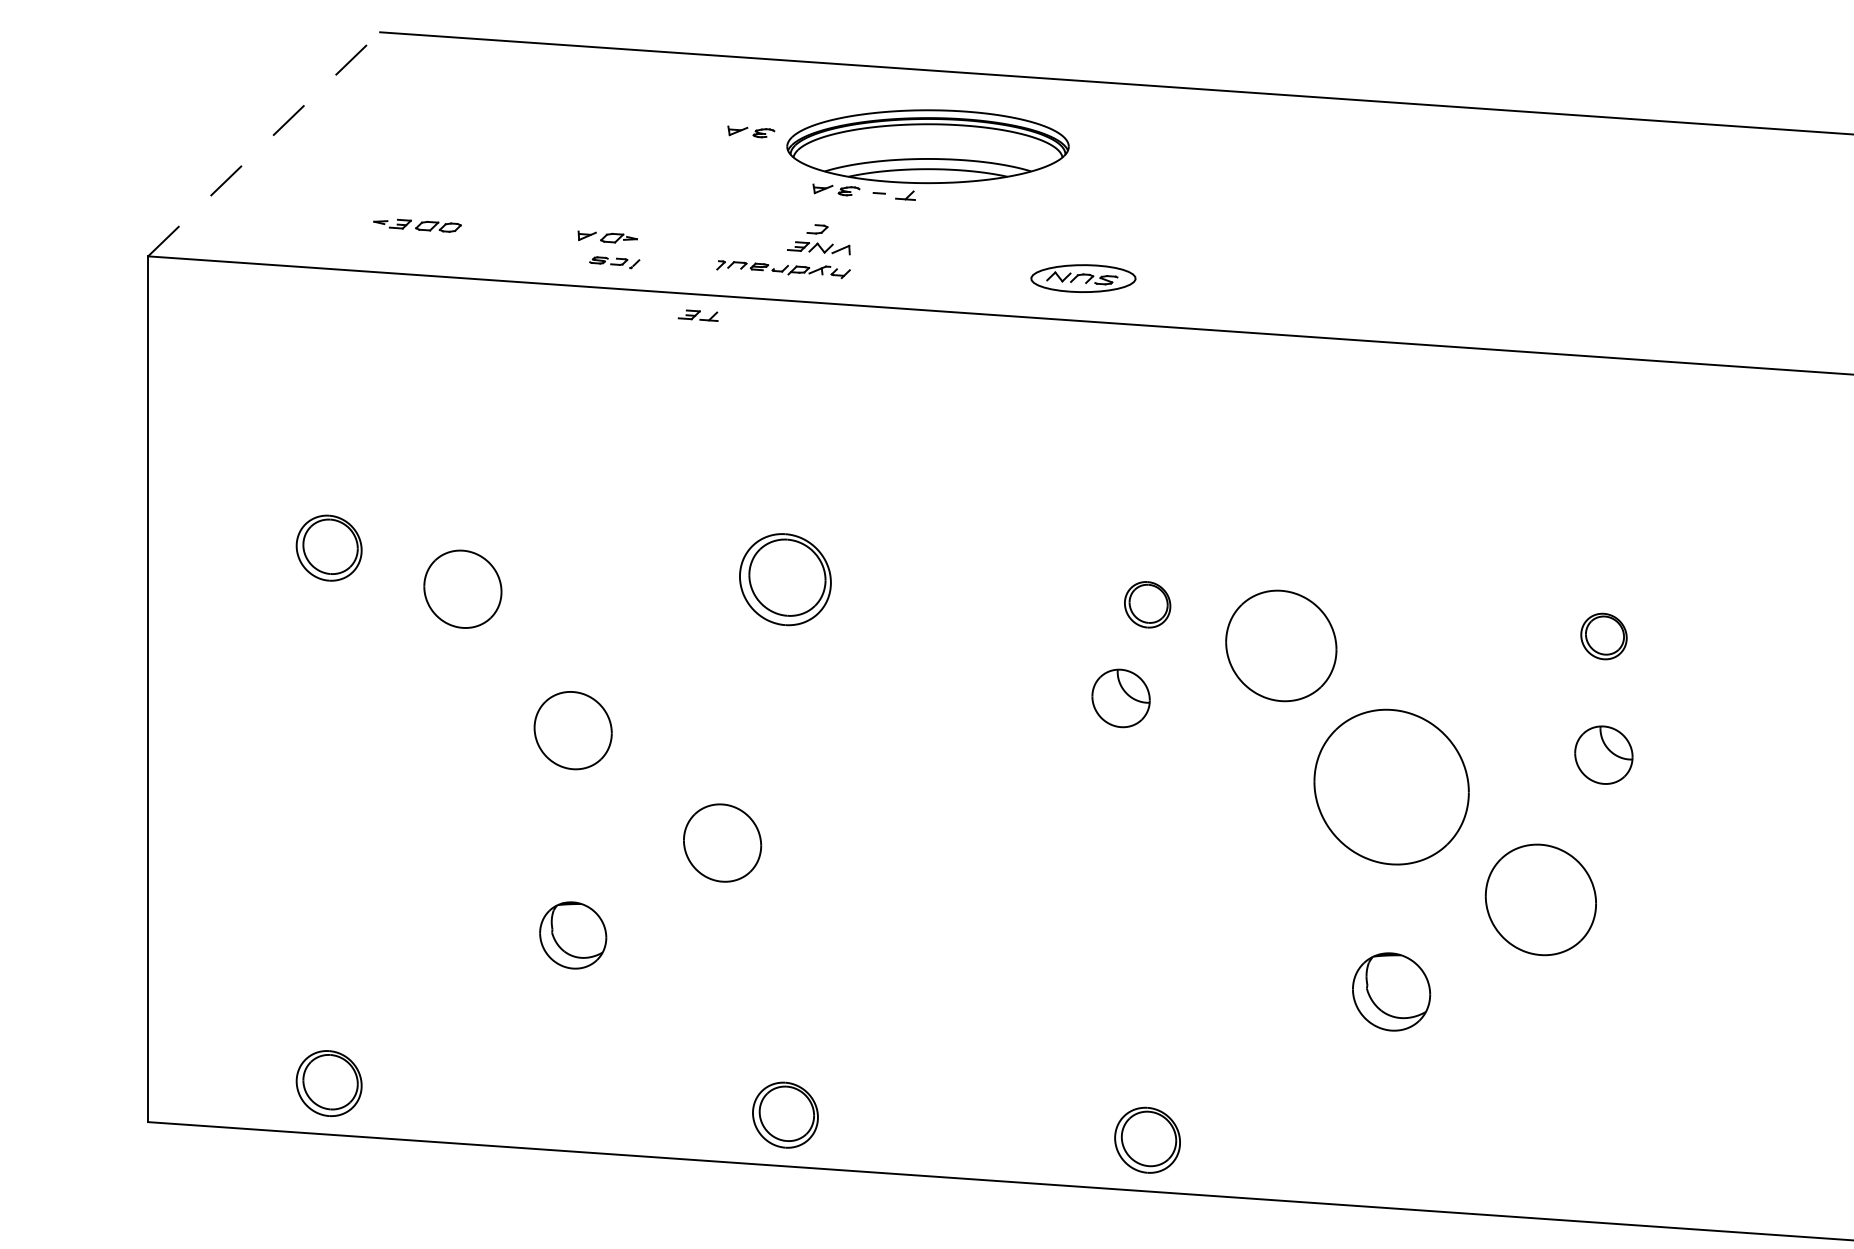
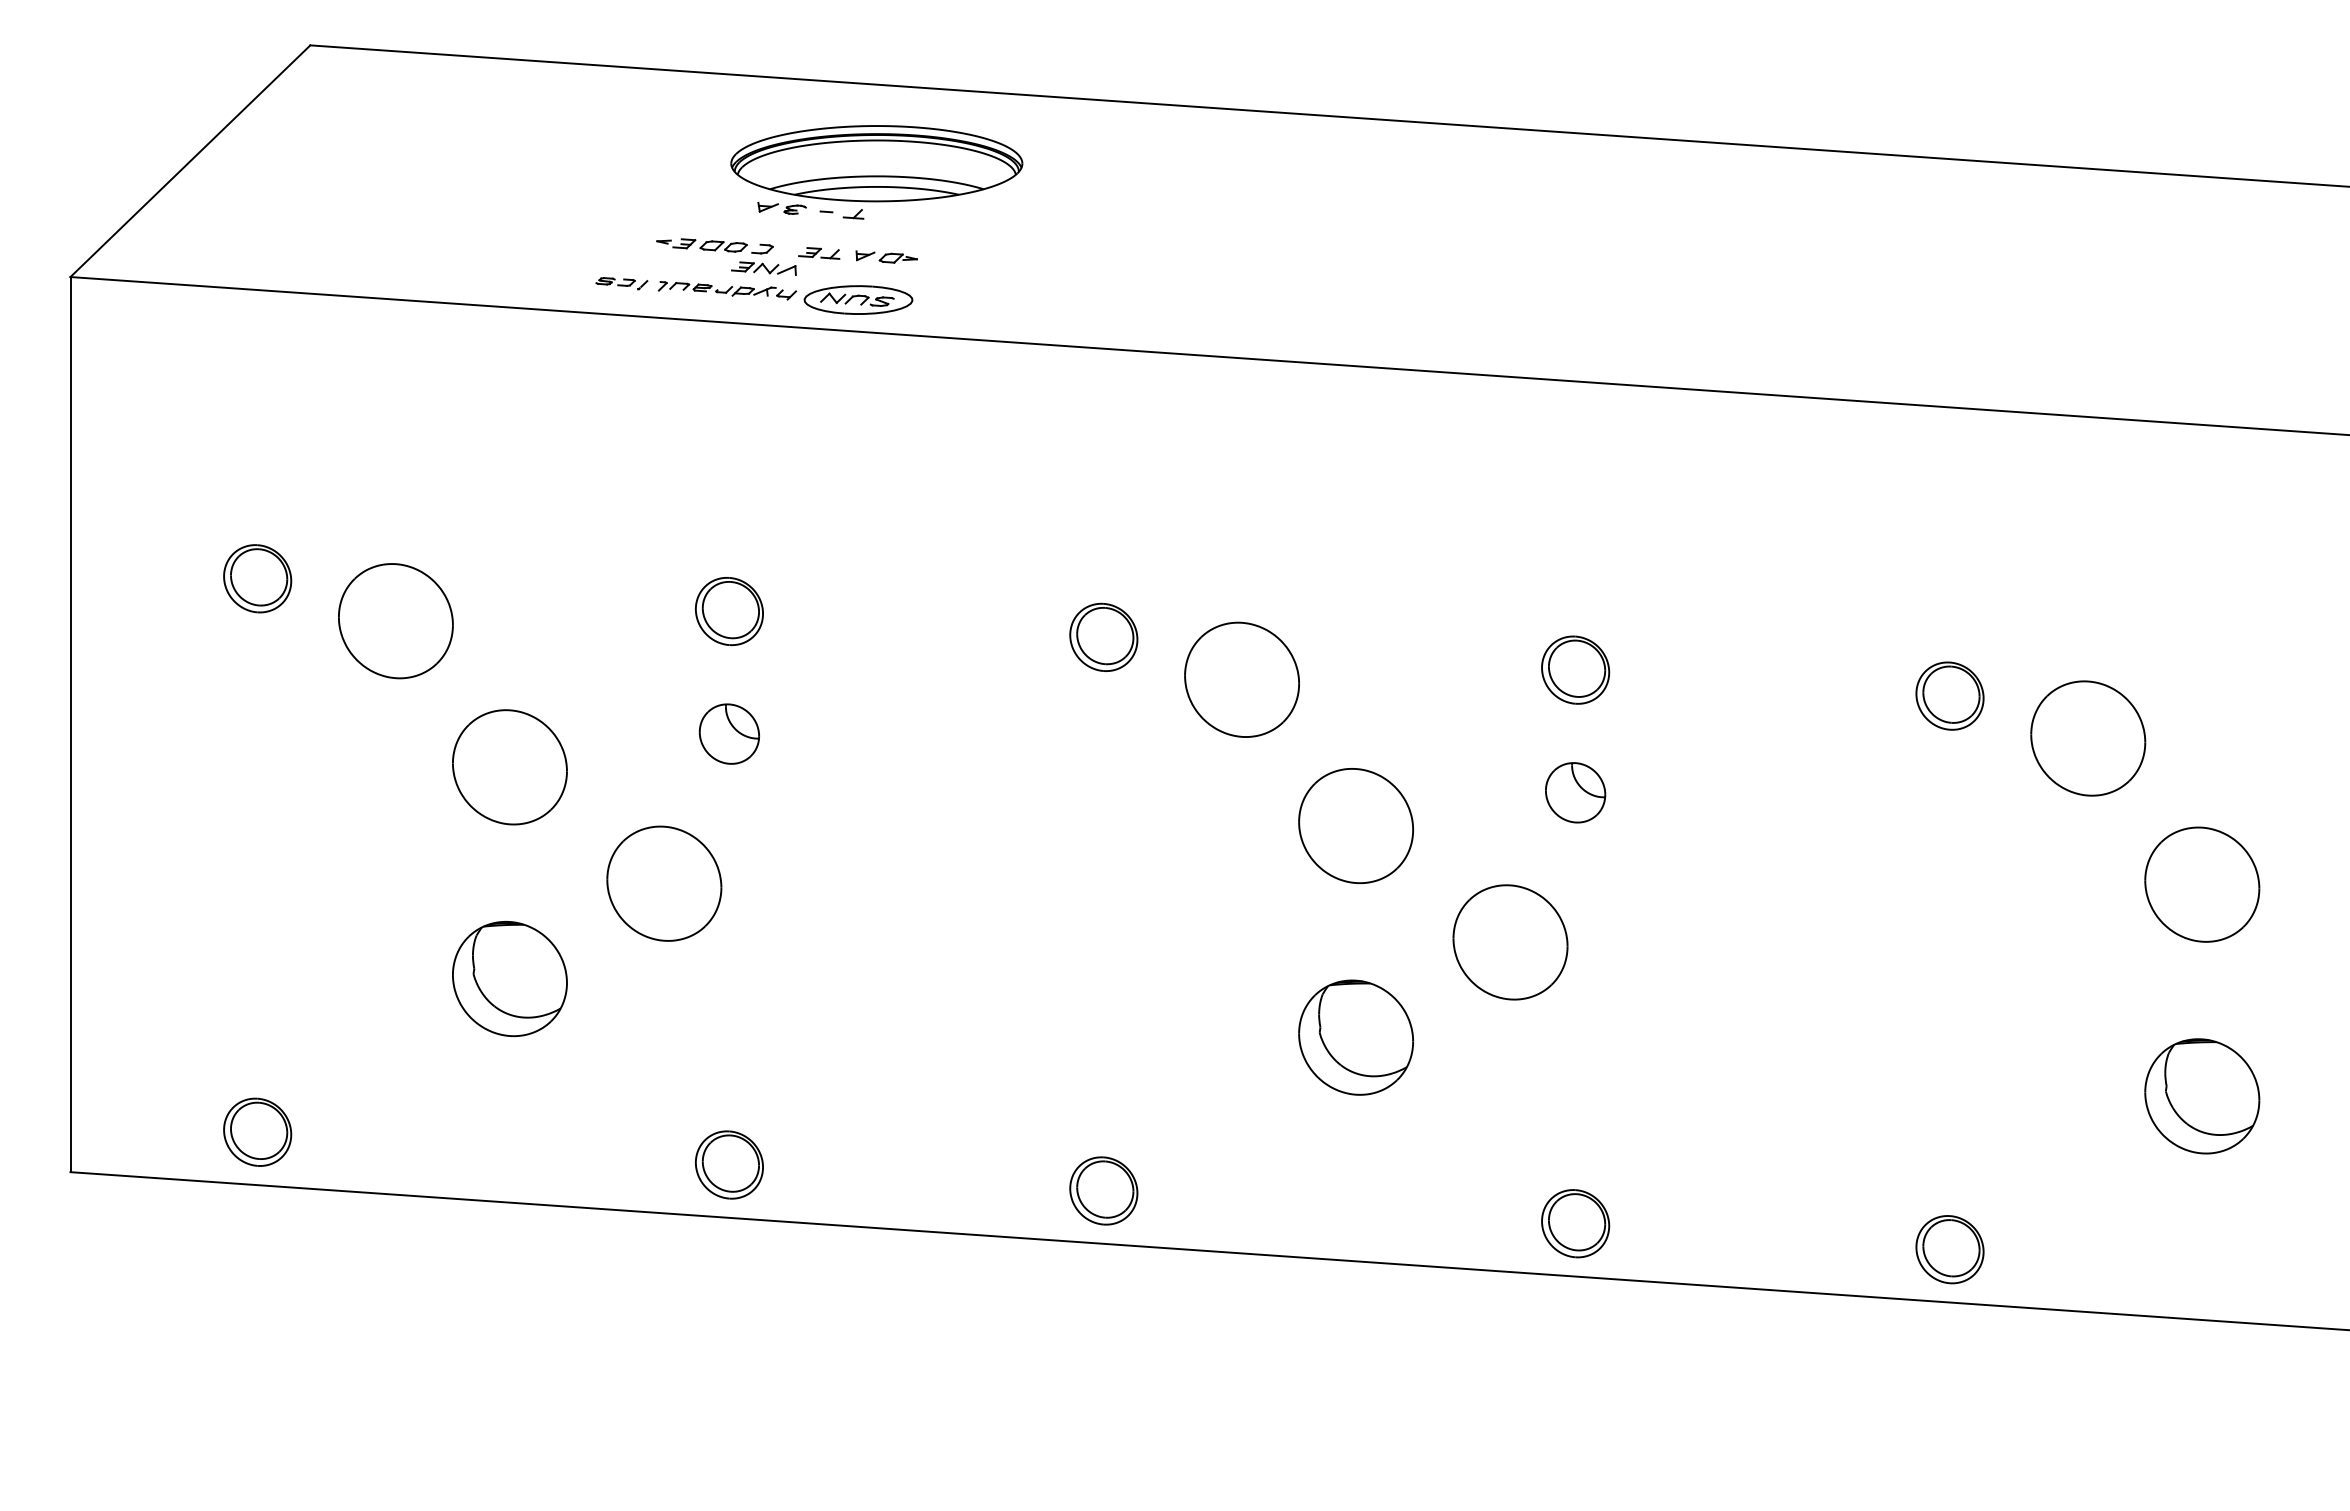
part: (750, 132) -> (693, 148), removed
line: (264, 144) -> (190, 161), dashed -> solid
part: (417, 225) -> (701, 245), moved
part: (607, 236) -> (886, 256), moved
part: (614, 262) -> (621, 283), moved
part: (1083, 278) -> (858, 299), moved
part: (698, 315) -> (819, 253), moved
part: (785, 579) -> (729, 611), size x0.71
part: (462, 589) -> (395, 621), size x1.43
part: (1147, 604) -> (1103, 636), size x1.43
part: (1603, 635) -> (1575, 669), size x1.43
part: (1120, 697) -> (728, 733), moved
part: (572, 730) -> (509, 767), size x1.43
part: (1391, 787) -> (1355, 826), size x0.71
part: (722, 842) -> (664, 883), size x1.43
part: (572, 935) -> (509, 979), size x1.67
part: (1391, 991) -> (1355, 1037), size x1.43
part: (1603, 1171) -> (1575, 1223), added

